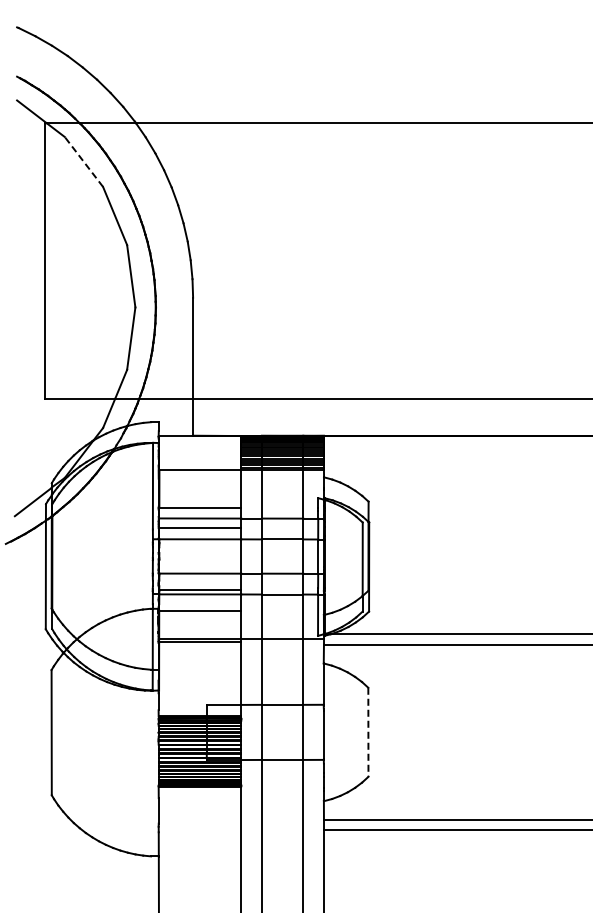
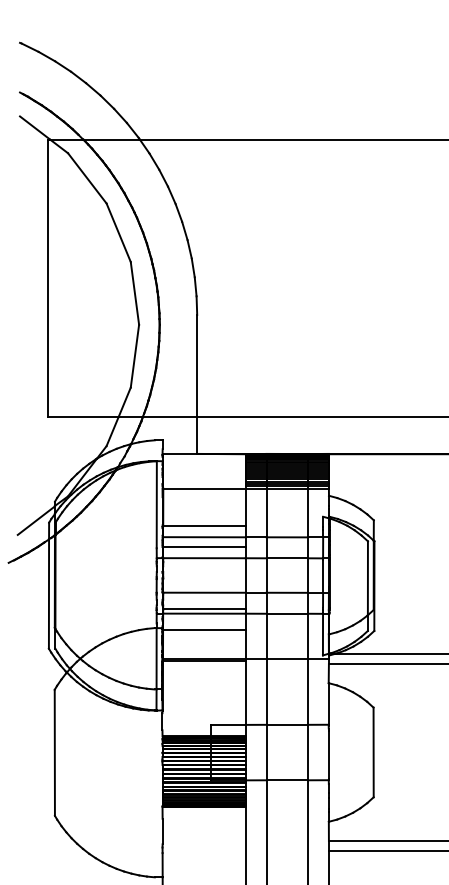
line: (83, 161) -> (86, 177), dashed -> solid
line: (368, 732) -> (373, 752), dashed -> solid

